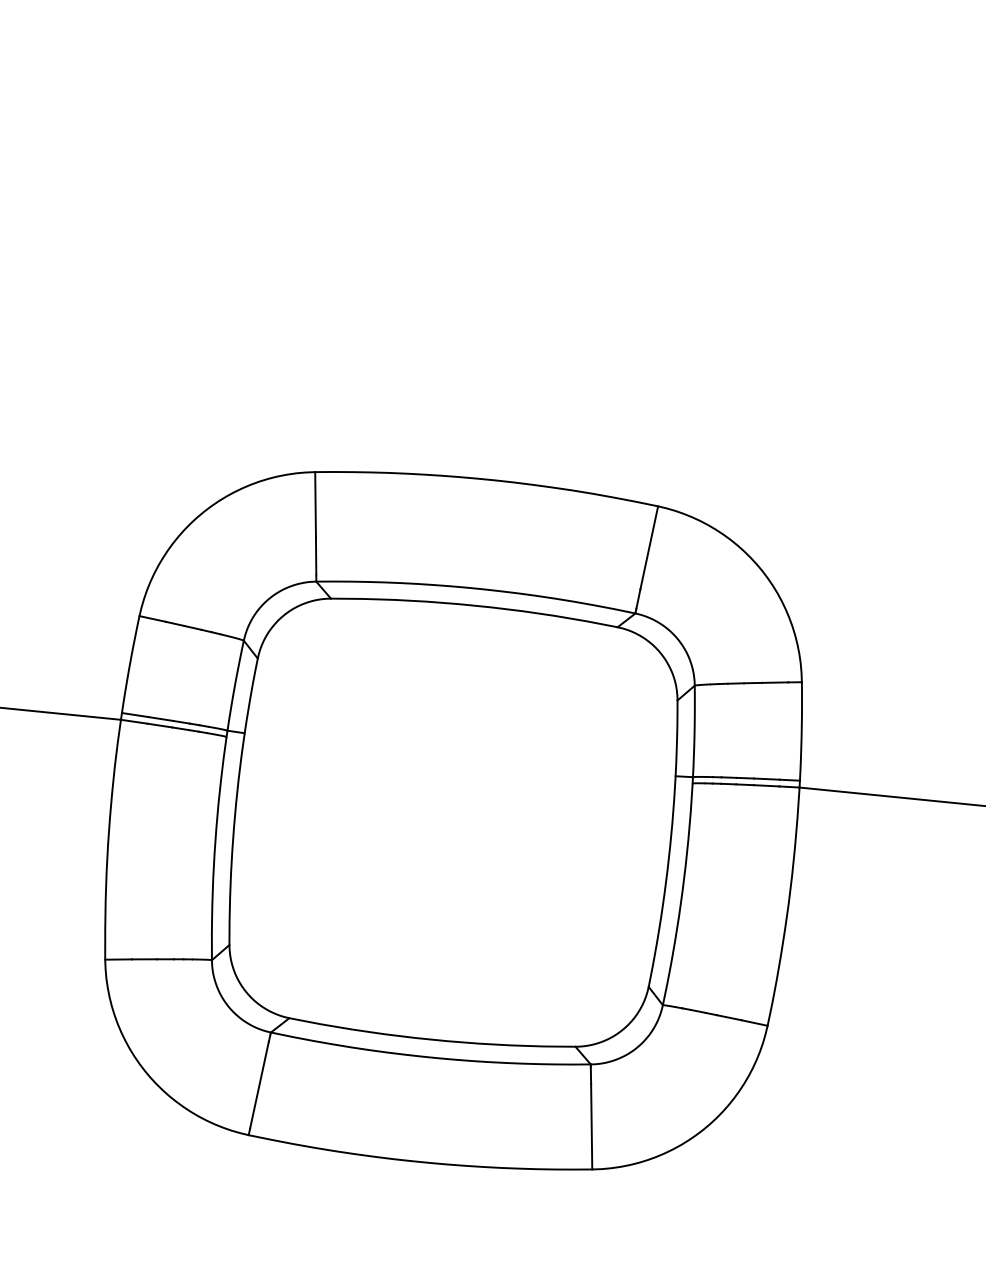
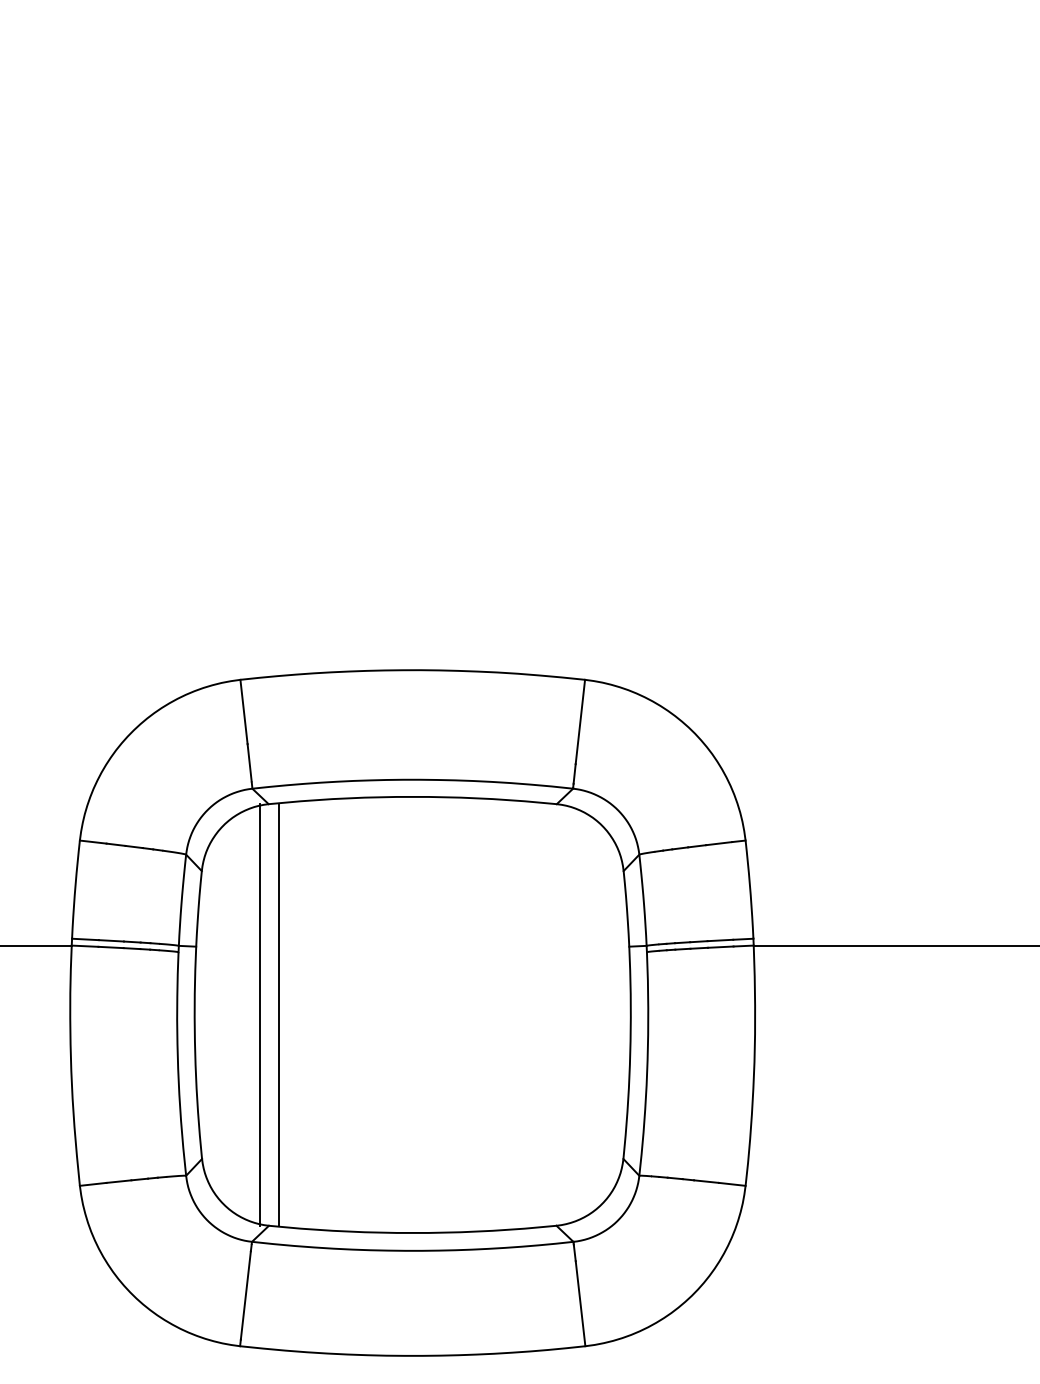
line: (301, 807) -> (260, 1014), added
line: (319, 808) -> (278, 1014), added

